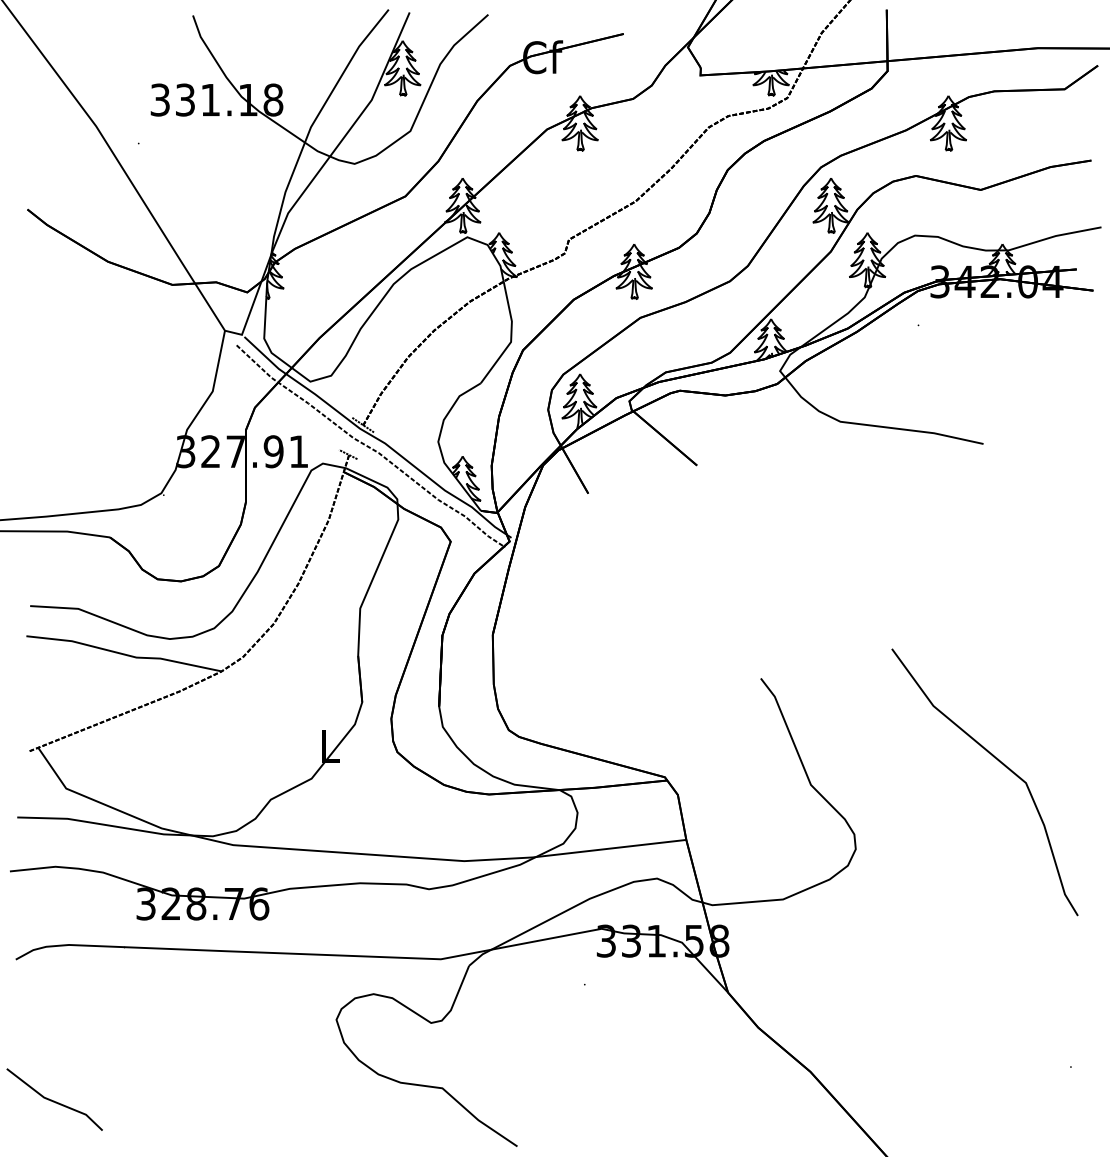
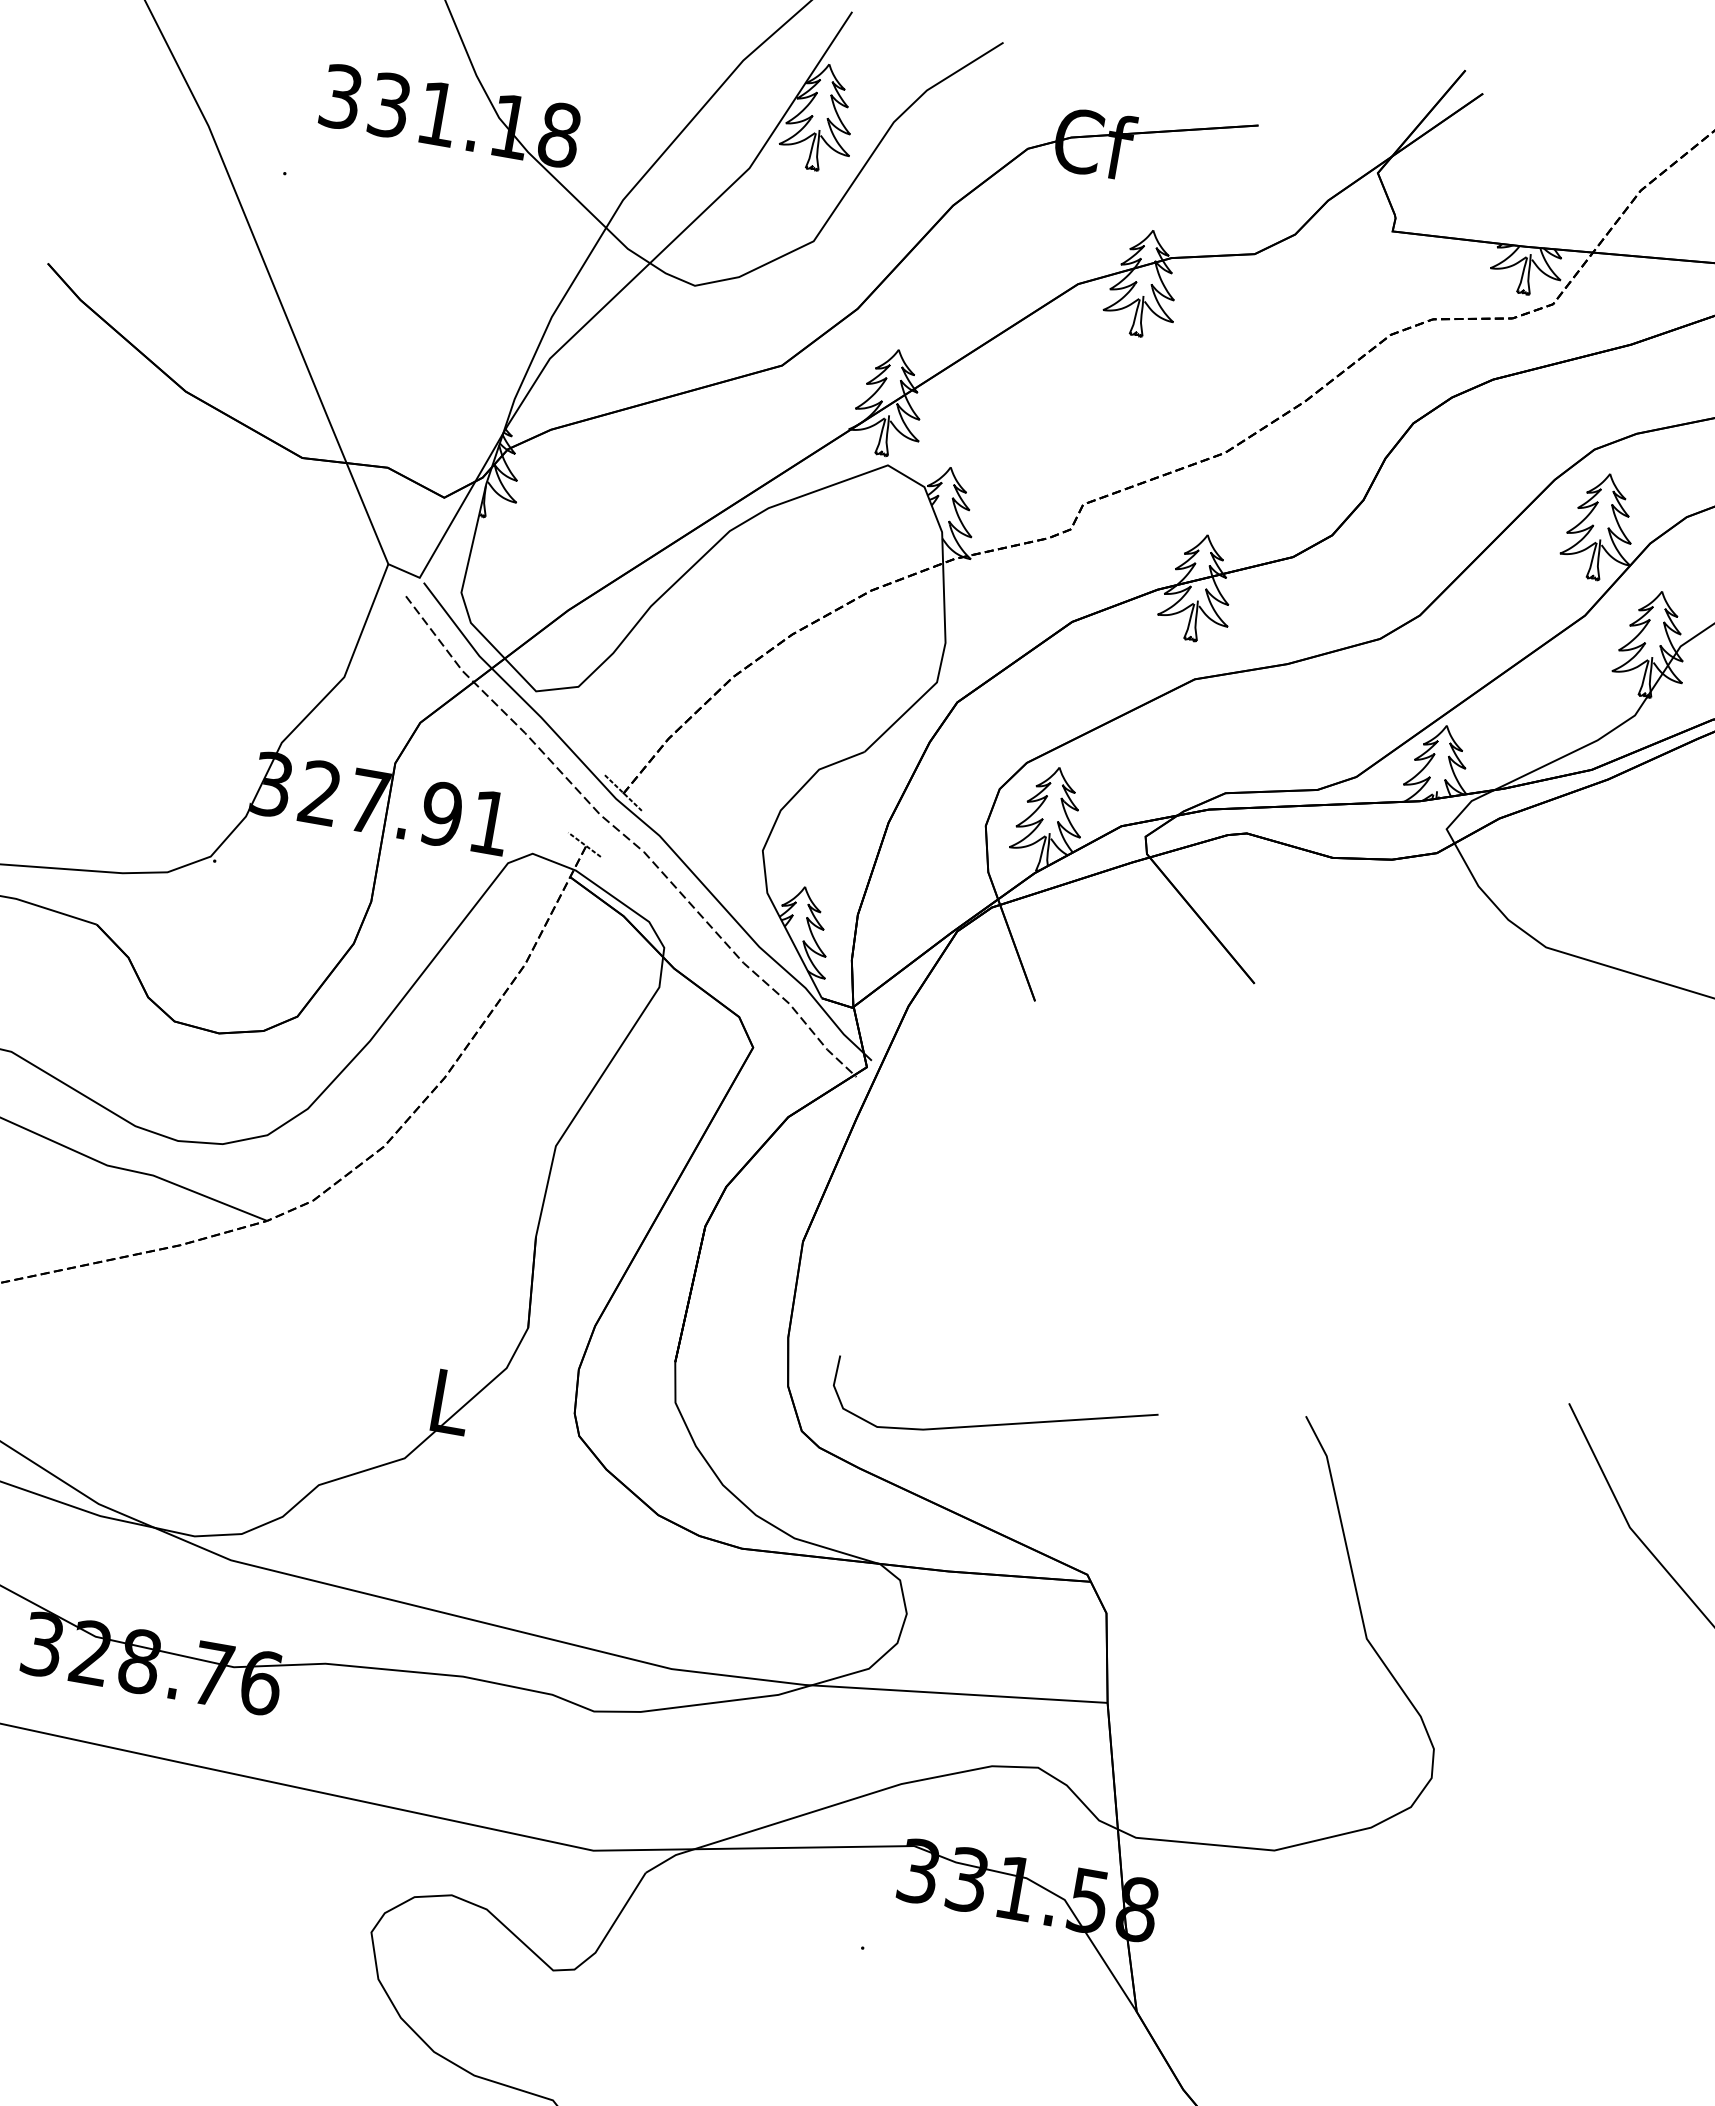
curve: (603, 709) -> (991, 1423), added

